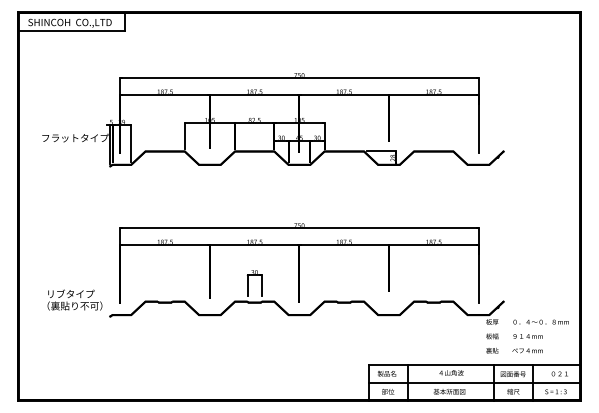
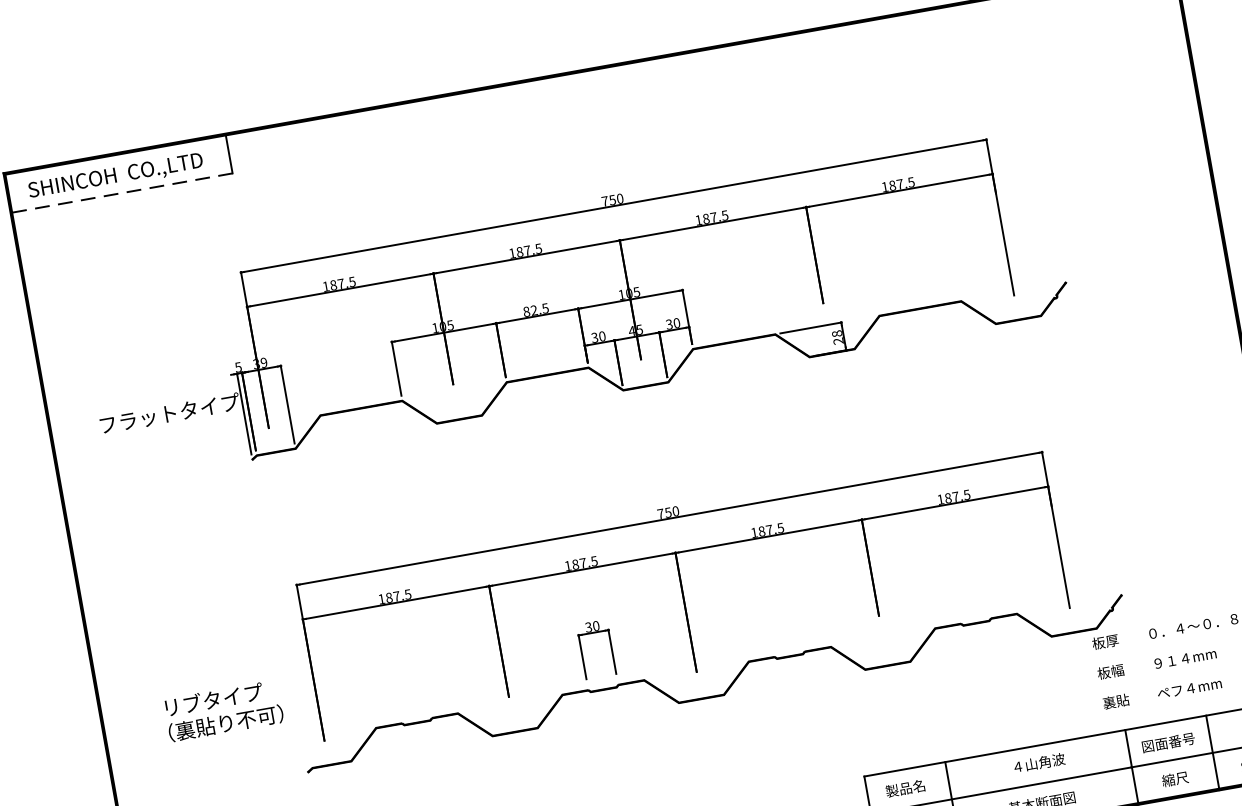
line: (71, 31) -> (121, 193), solid -> dashed
text: (74, 299) -> (222, 709), moved

